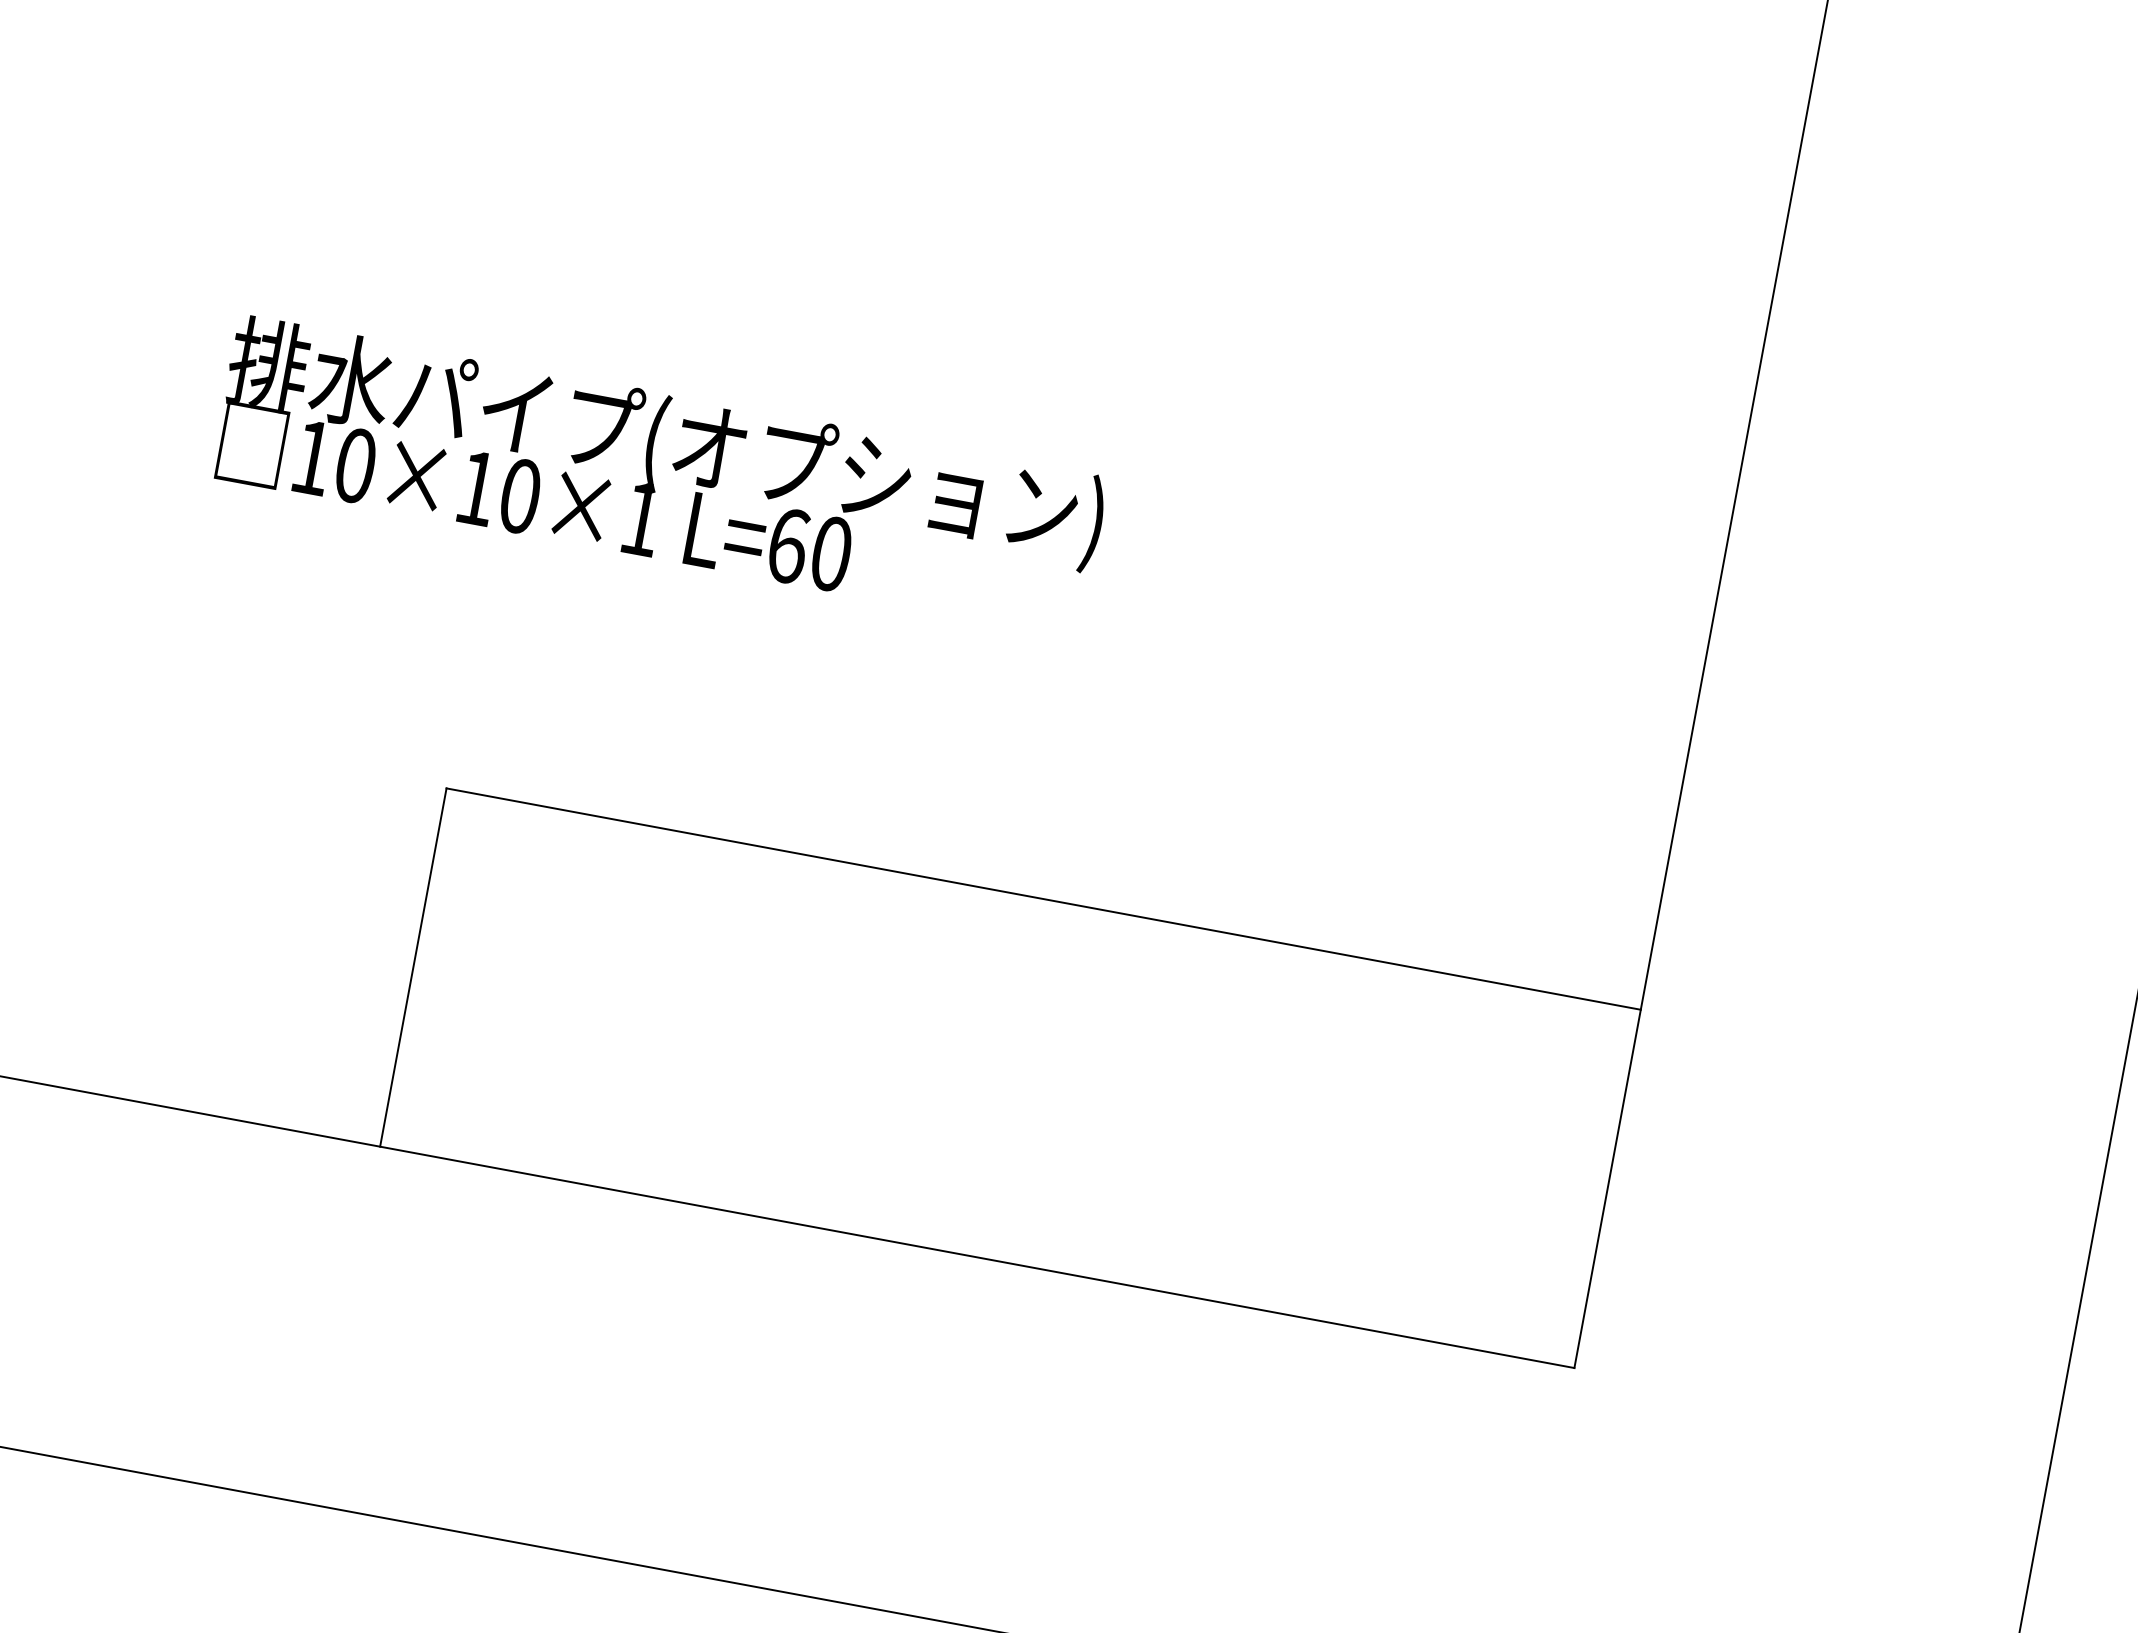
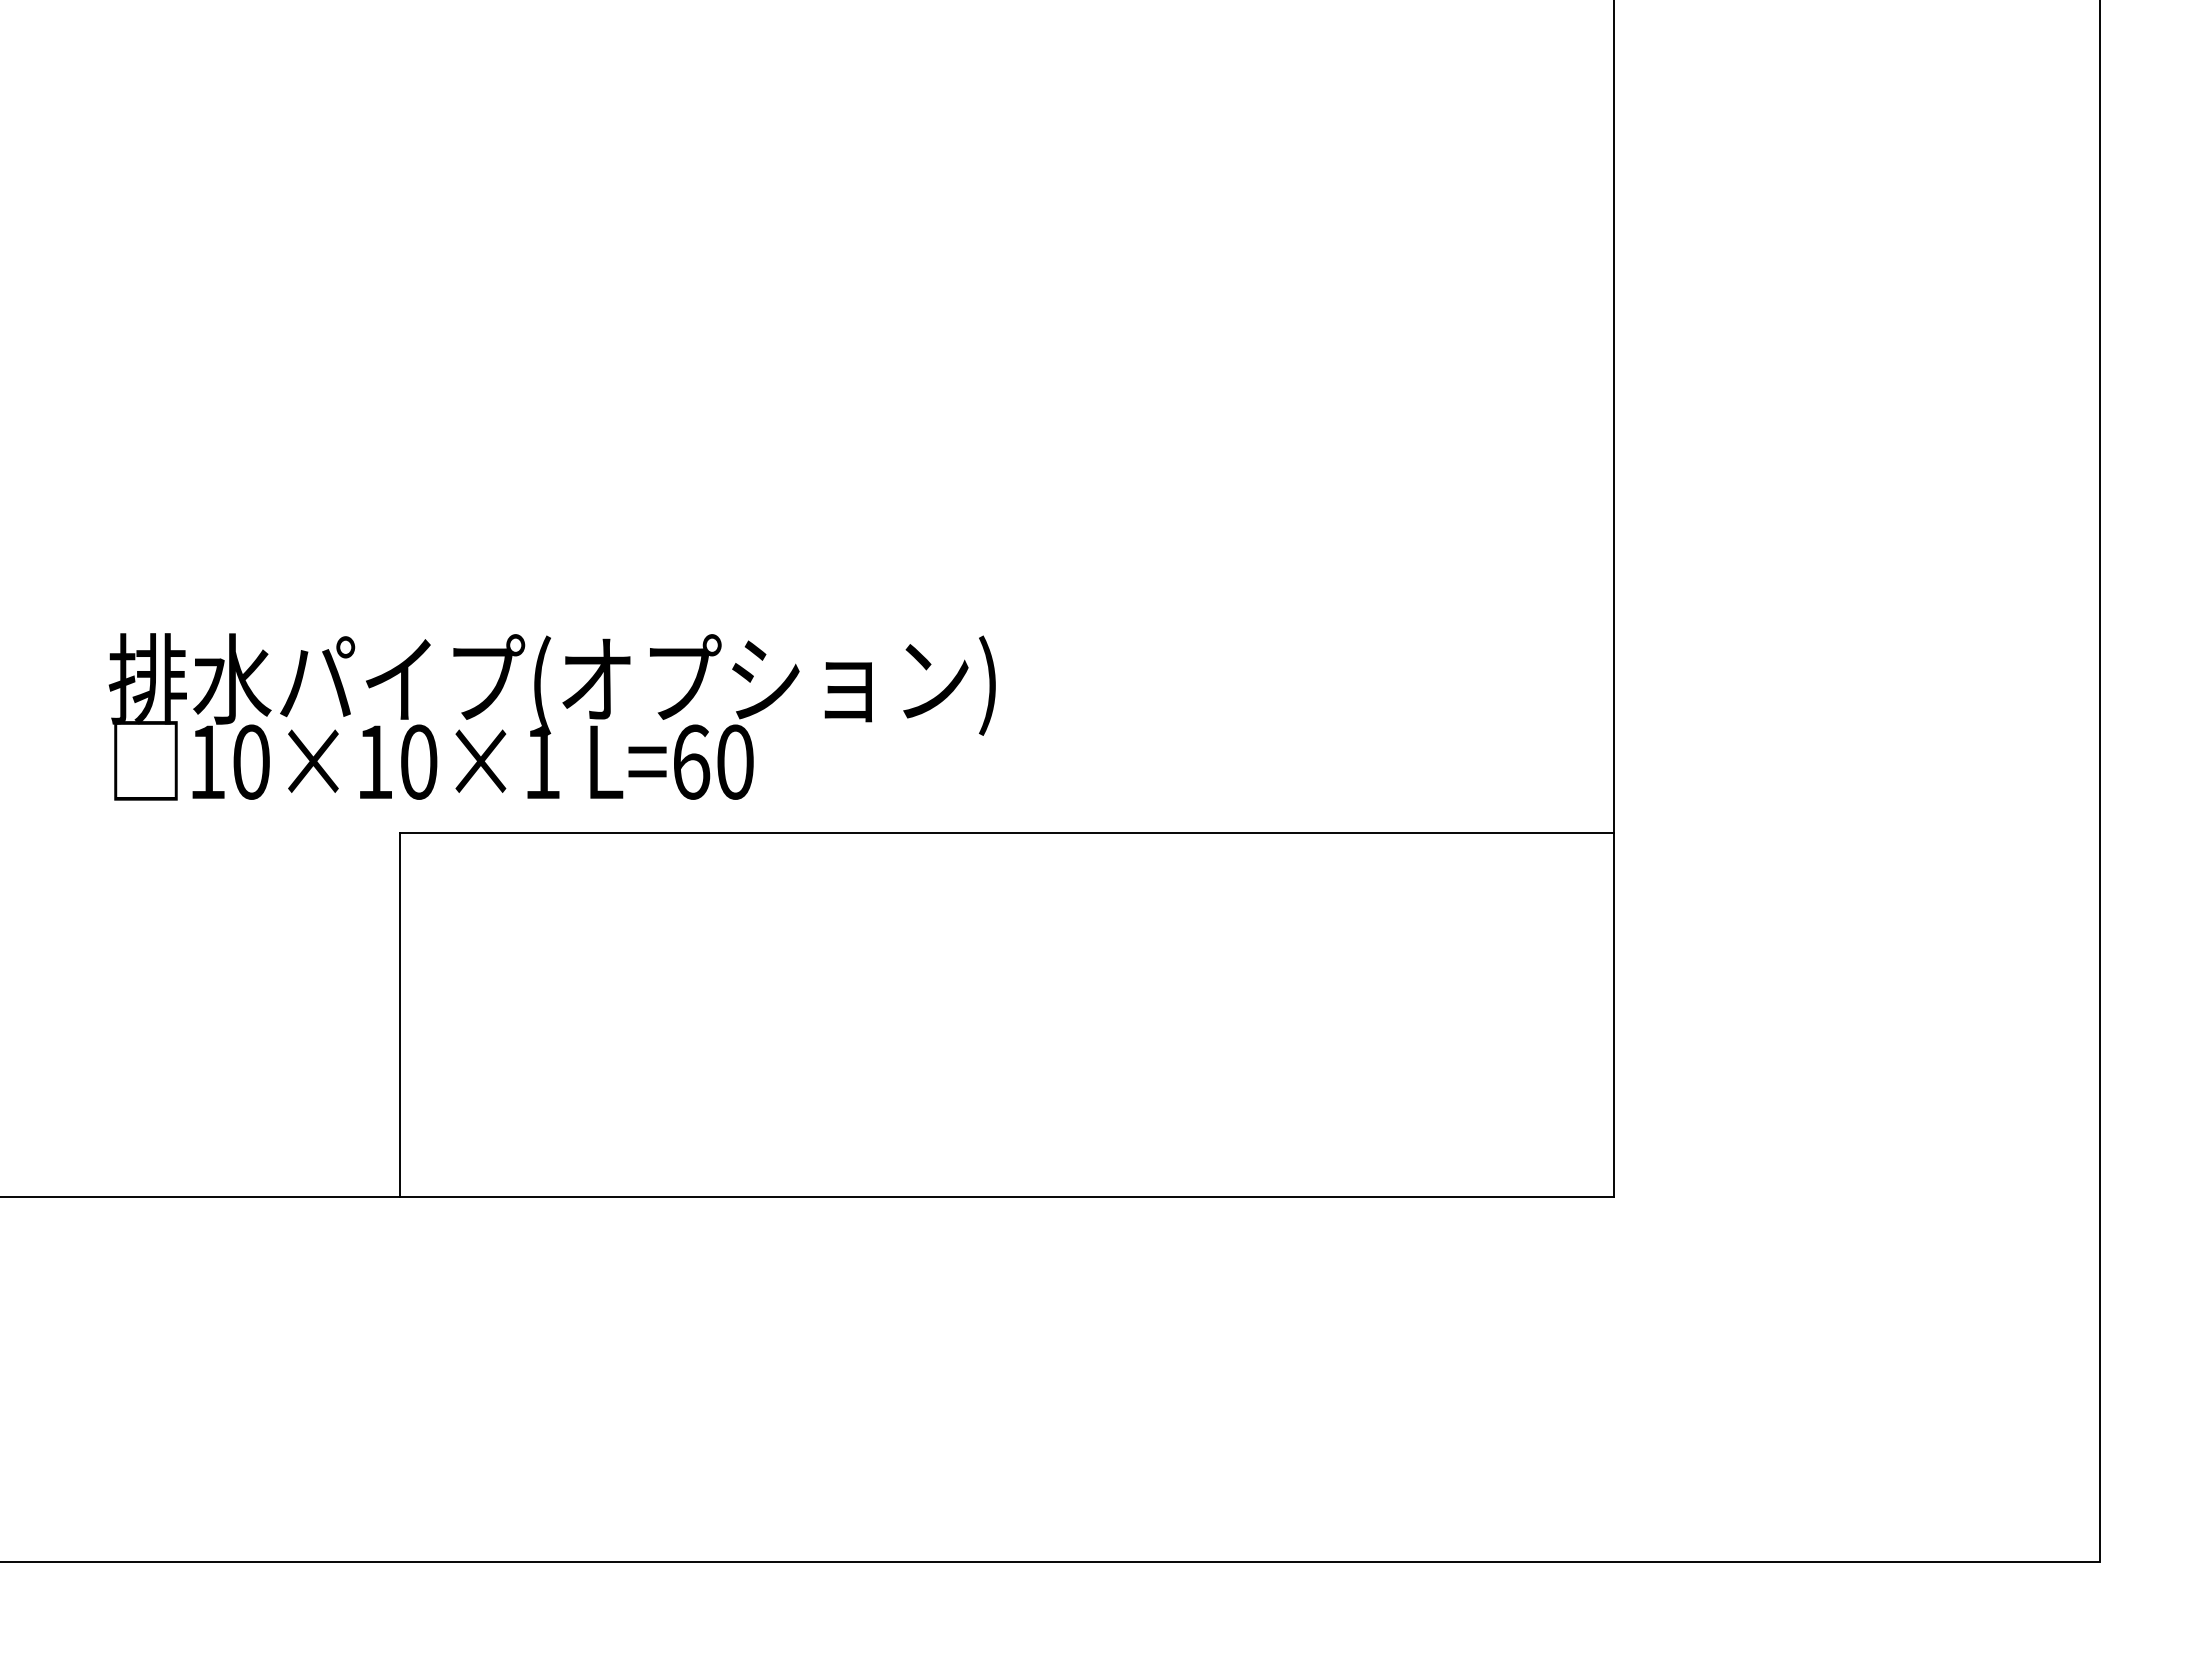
text: (658, 475) -> (551, 716), moved

